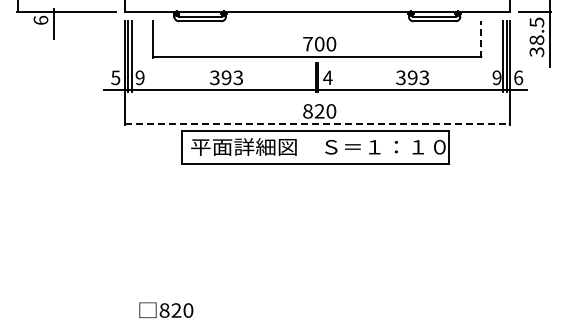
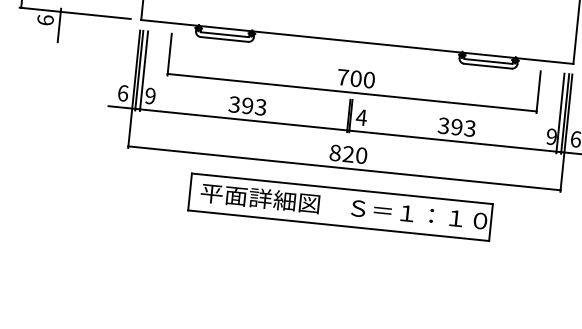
line: (481, 39) -> (538, 92), dashed -> solid
text: (115, 77) -> (122, 92), 5 -> 6
line: (317, 124) -> (344, 168), dashed -> solid
part: (315, 147) -> (340, 207), moved

